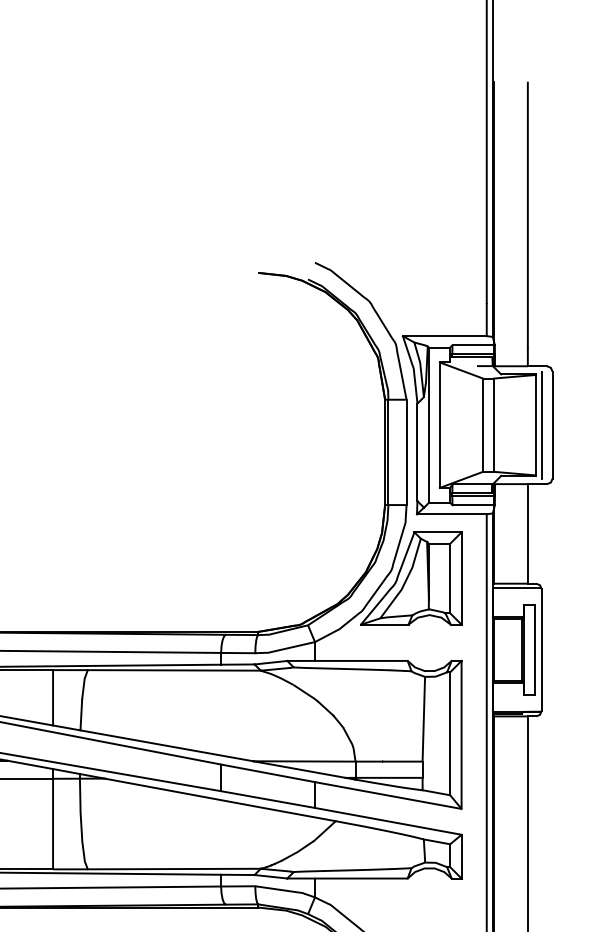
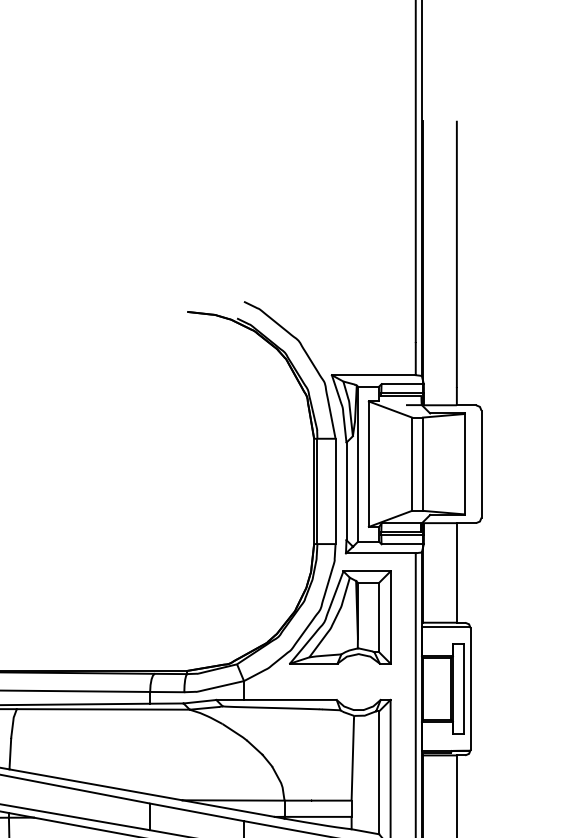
line: (541, 424) -> (470, 463), removed

